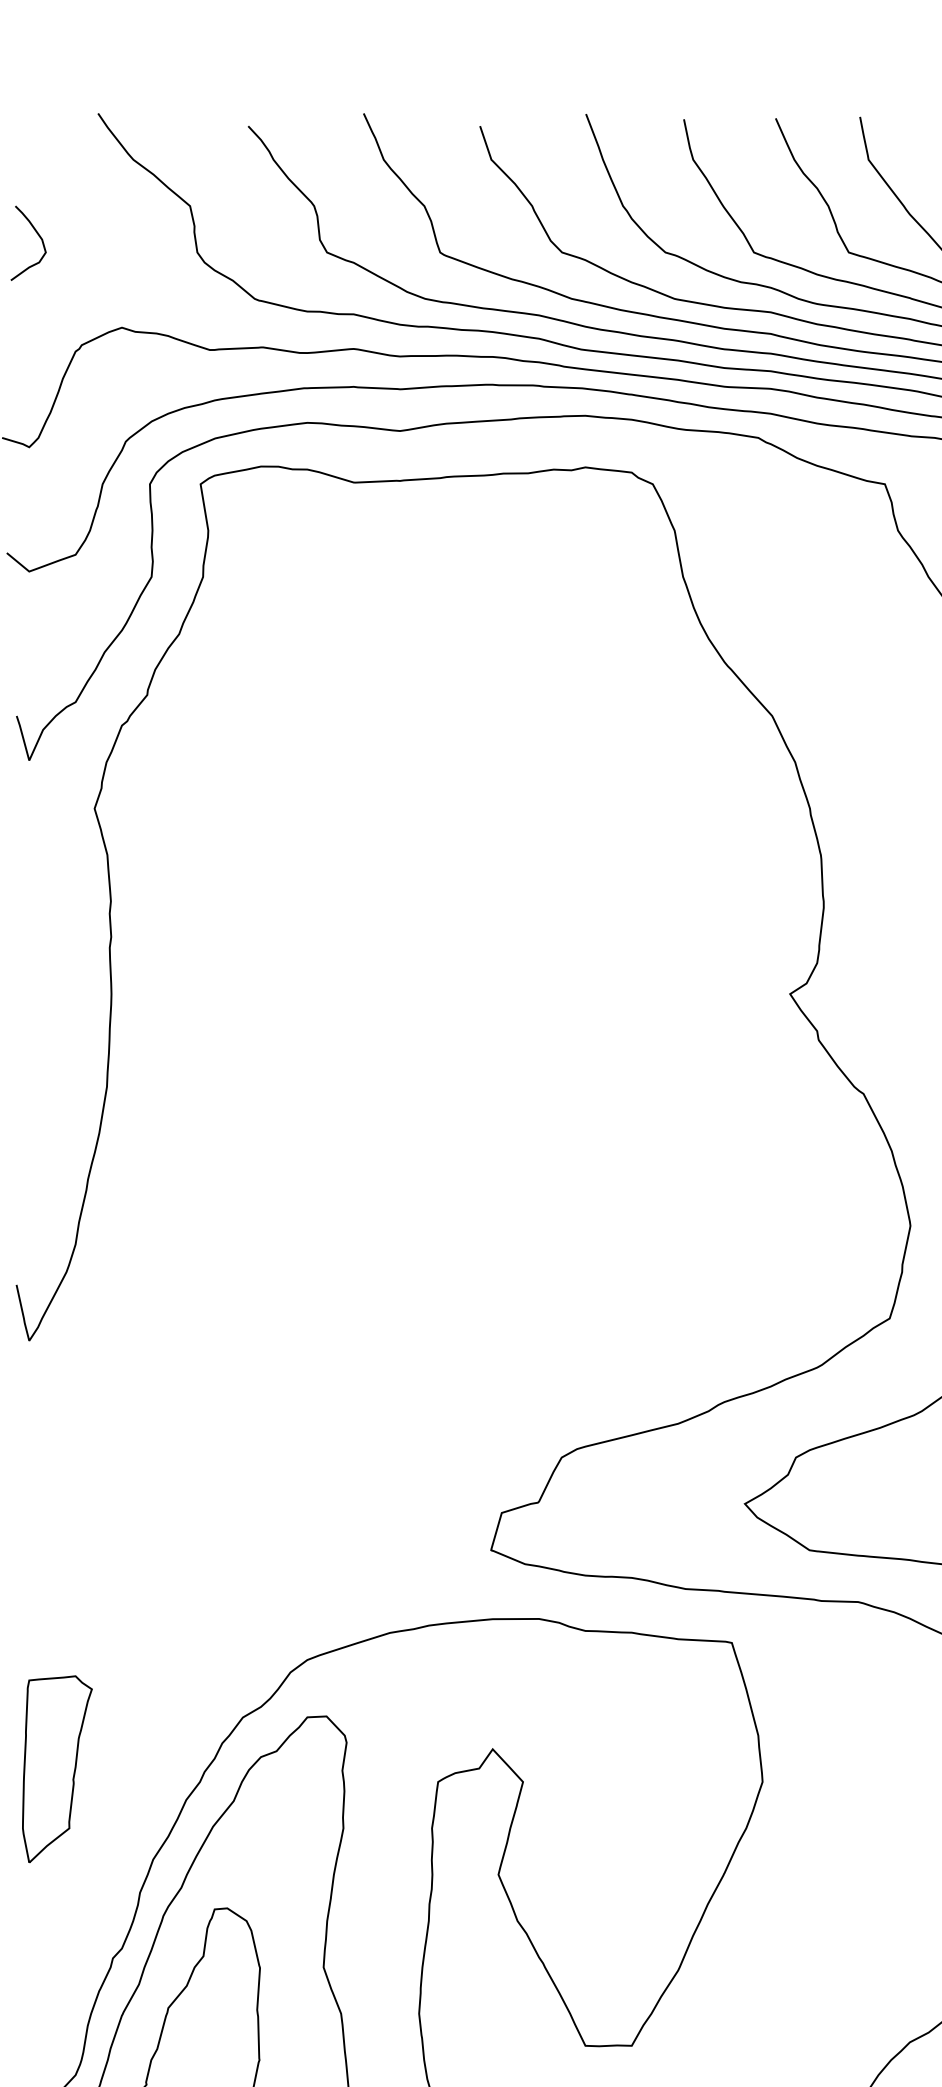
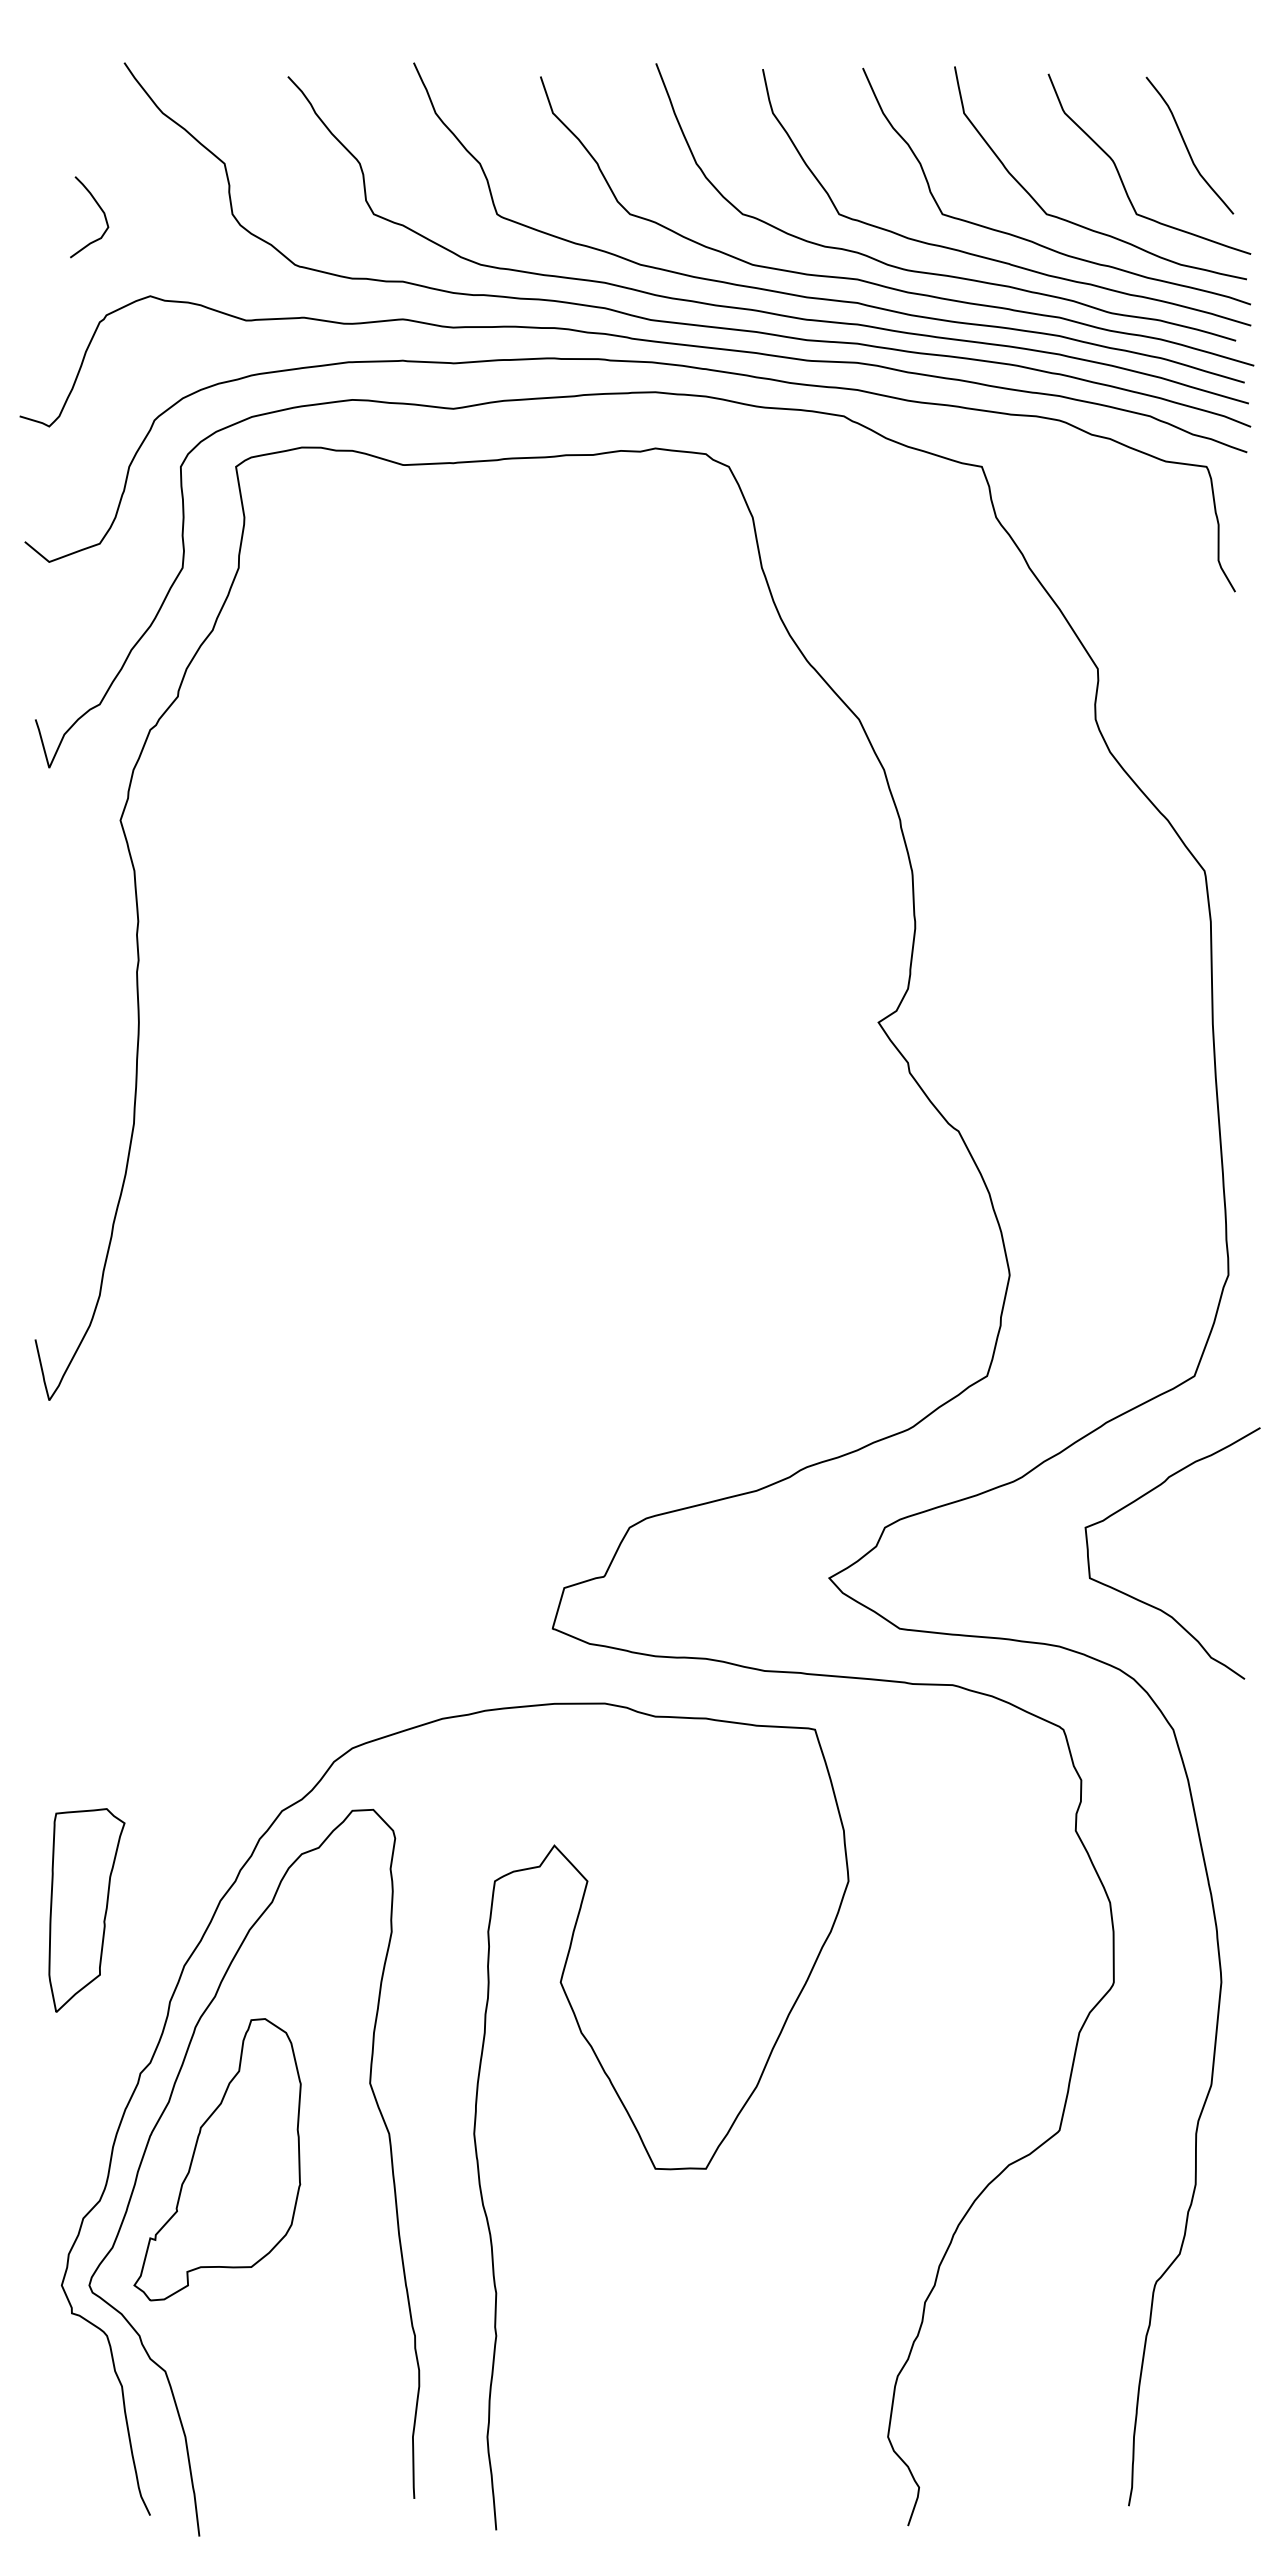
curve: (37, 235) -> (99, 208), moved
part: (56, 1769) -> (86, 1910), moved

